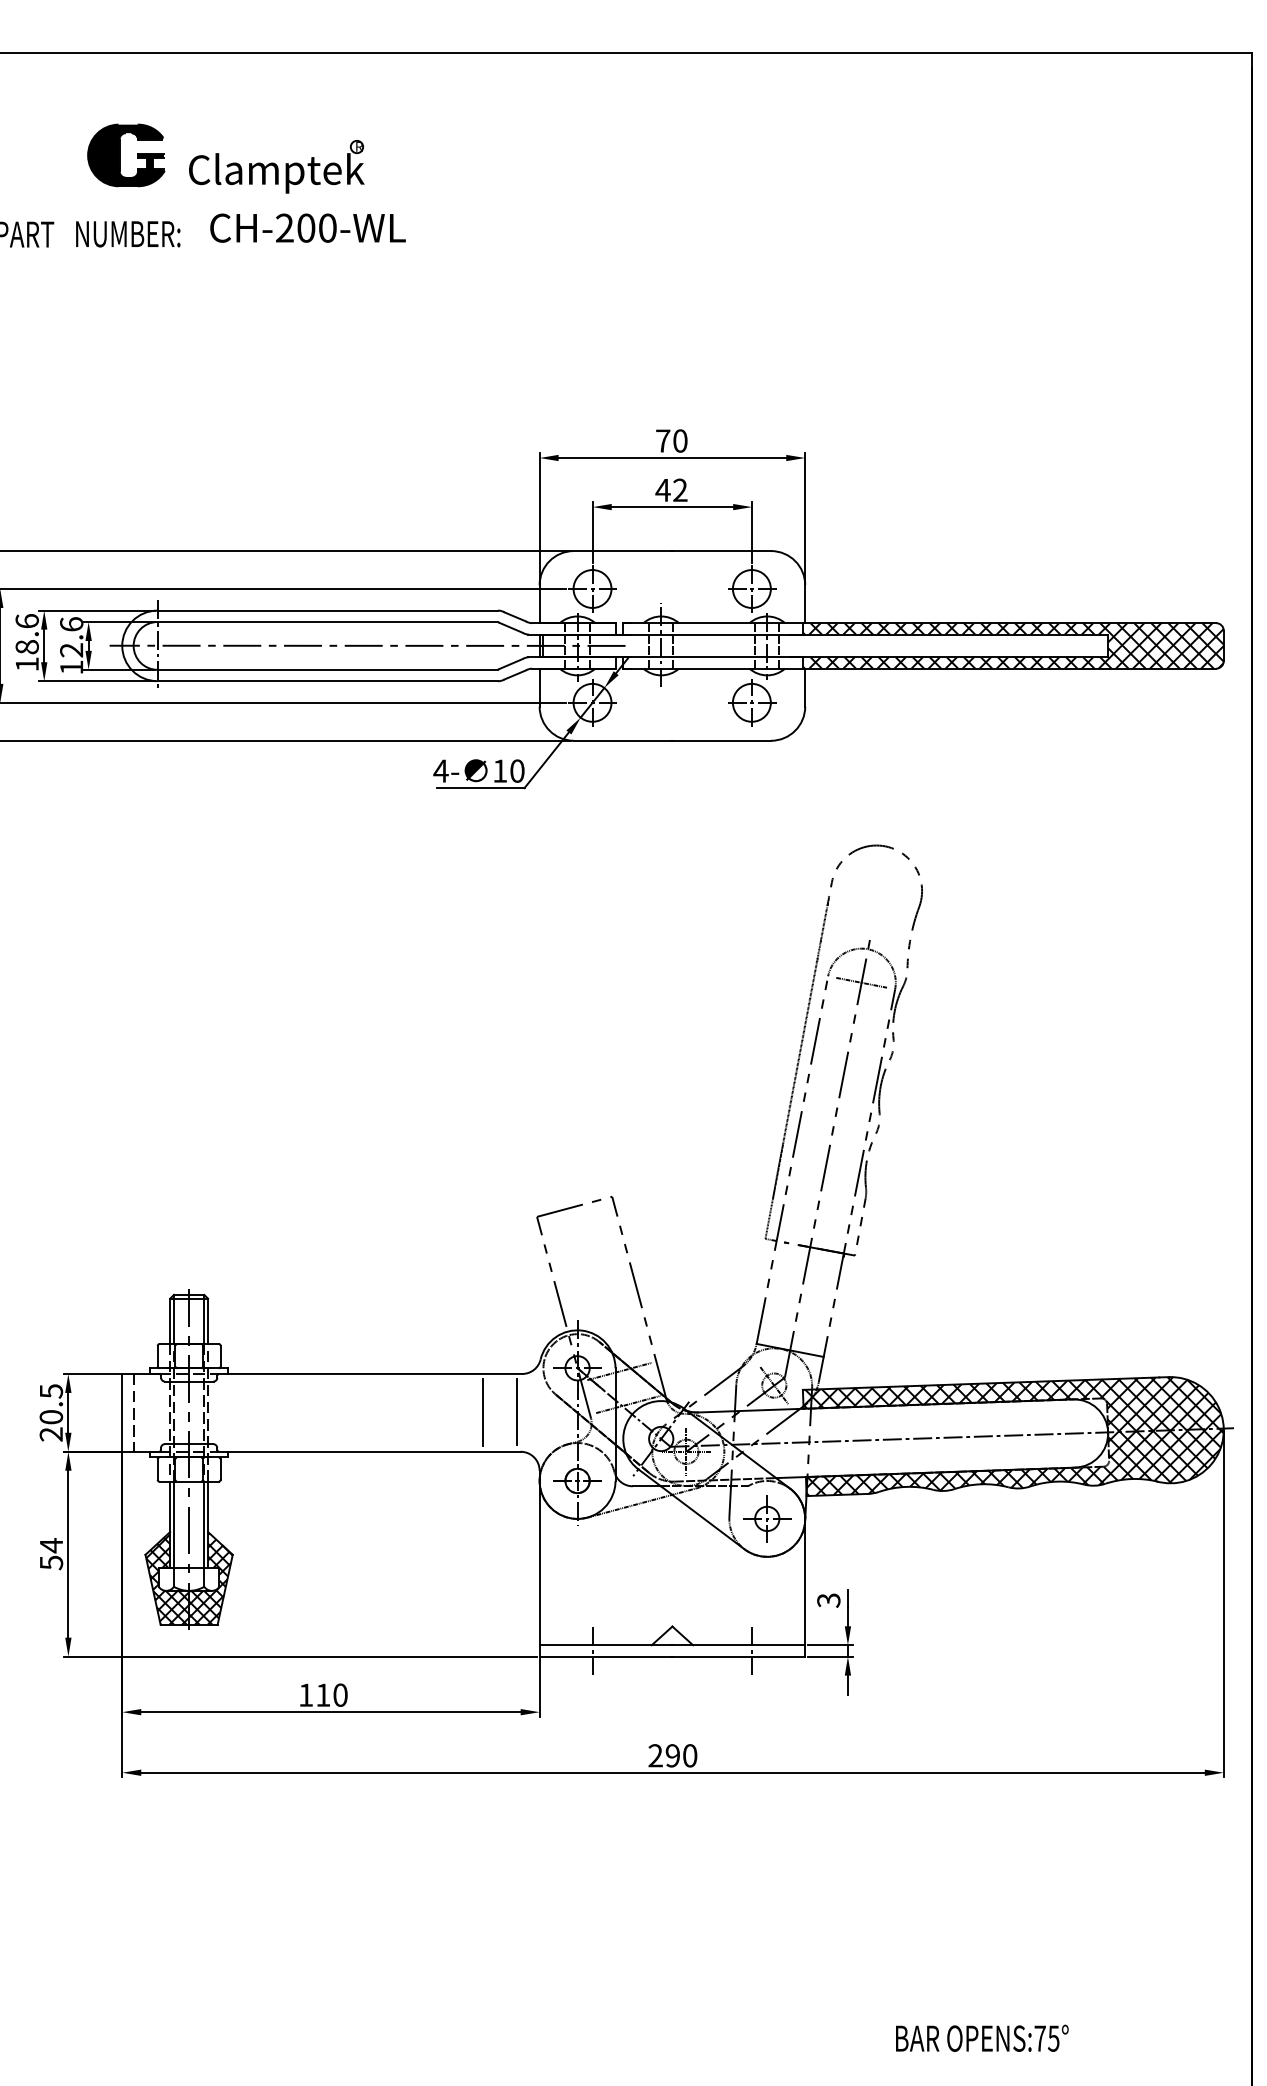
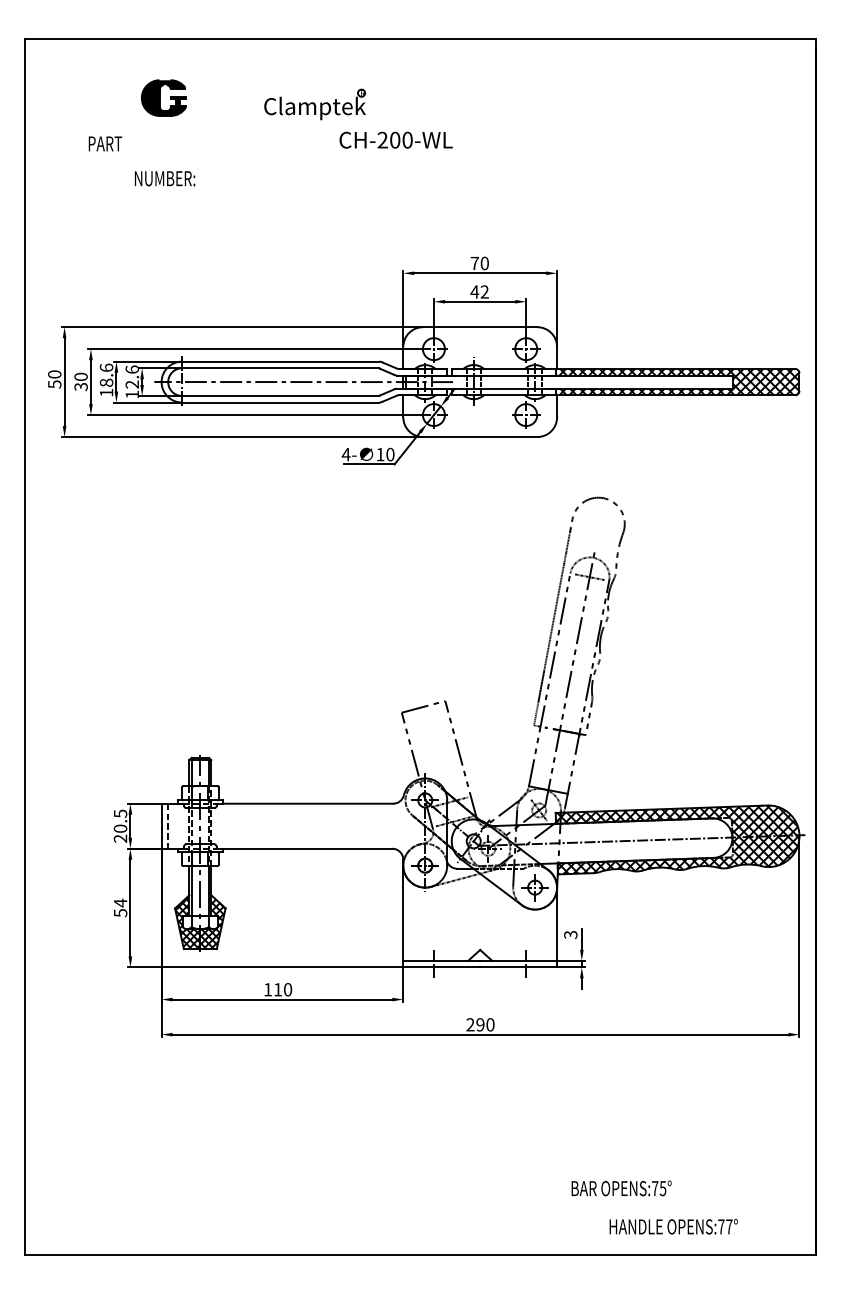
part: (275, 166) -> (314, 104), moved
text: (306, 226) -> (395, 139), moved
text: (128, 233) -> (165, 178), moved
line: (482, 1411) -> (370, 825), removed
line: (517, 1411) -> (390, 825), removed
text: (982, 2038) -> (621, 1188), moved

